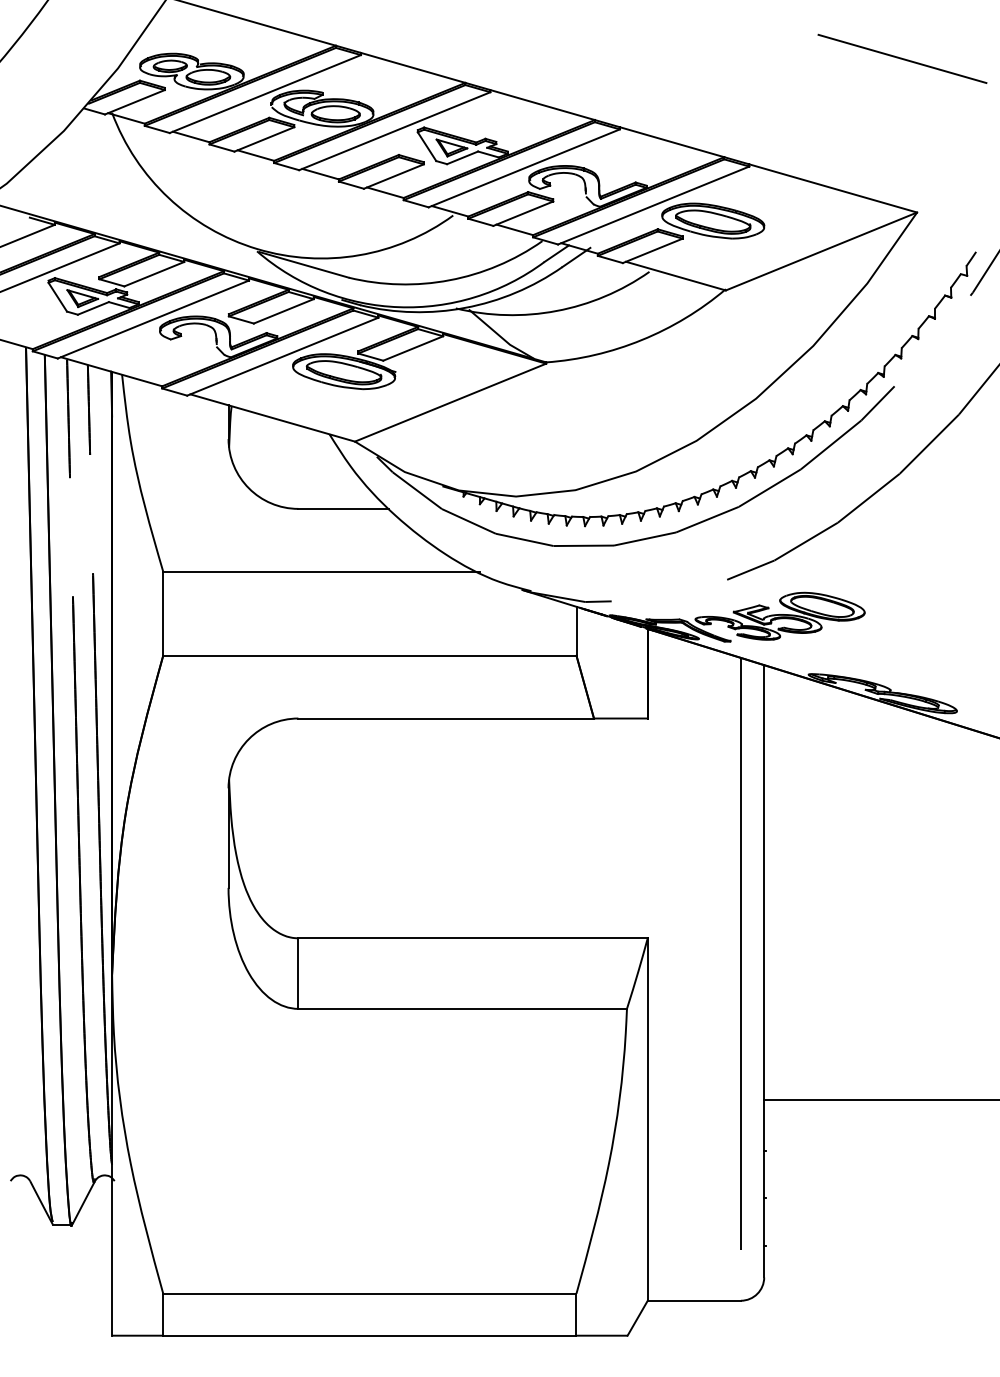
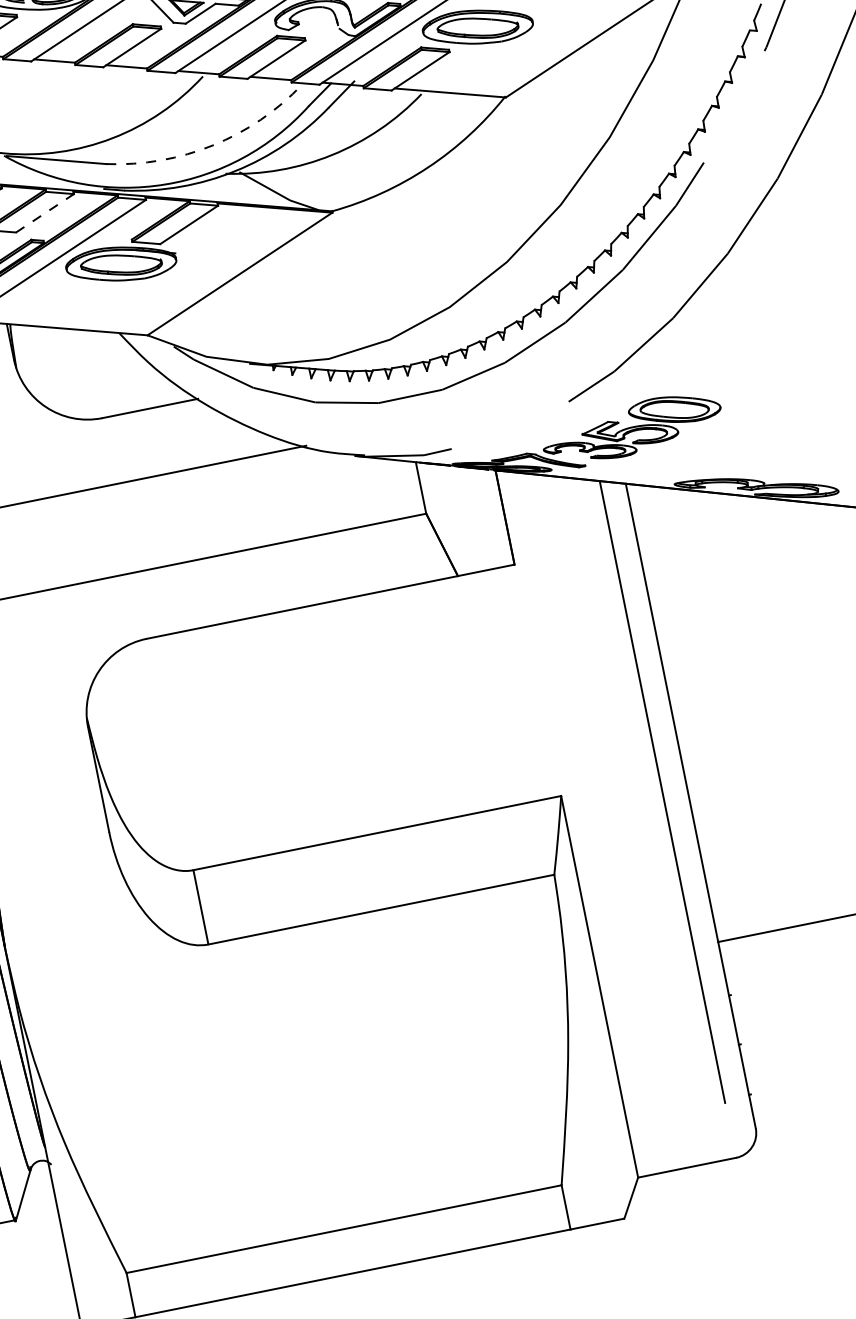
arc: (449, 280) -> (212, 145), solid -> dashed
line: (284, 311) -> (45, 213), solid -> dashed

